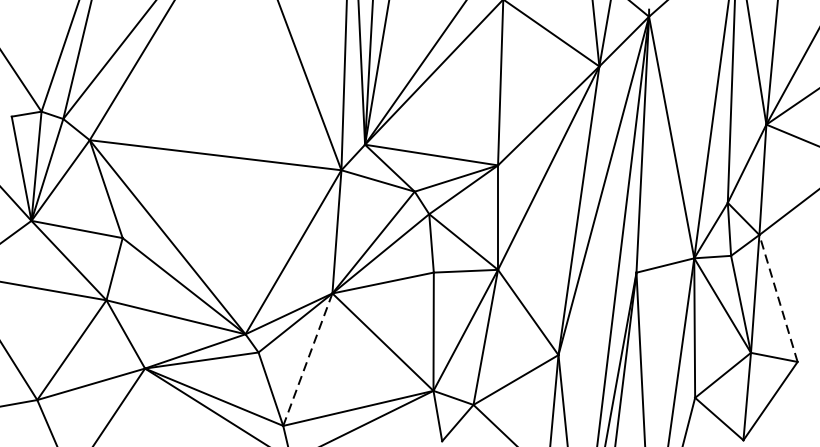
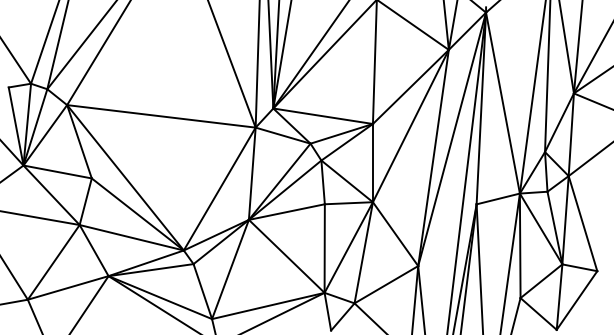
line: (779, 298) -> (583, 223), dashed -> solid
line: (307, 359) -> (230, 269), dashed -> solid

